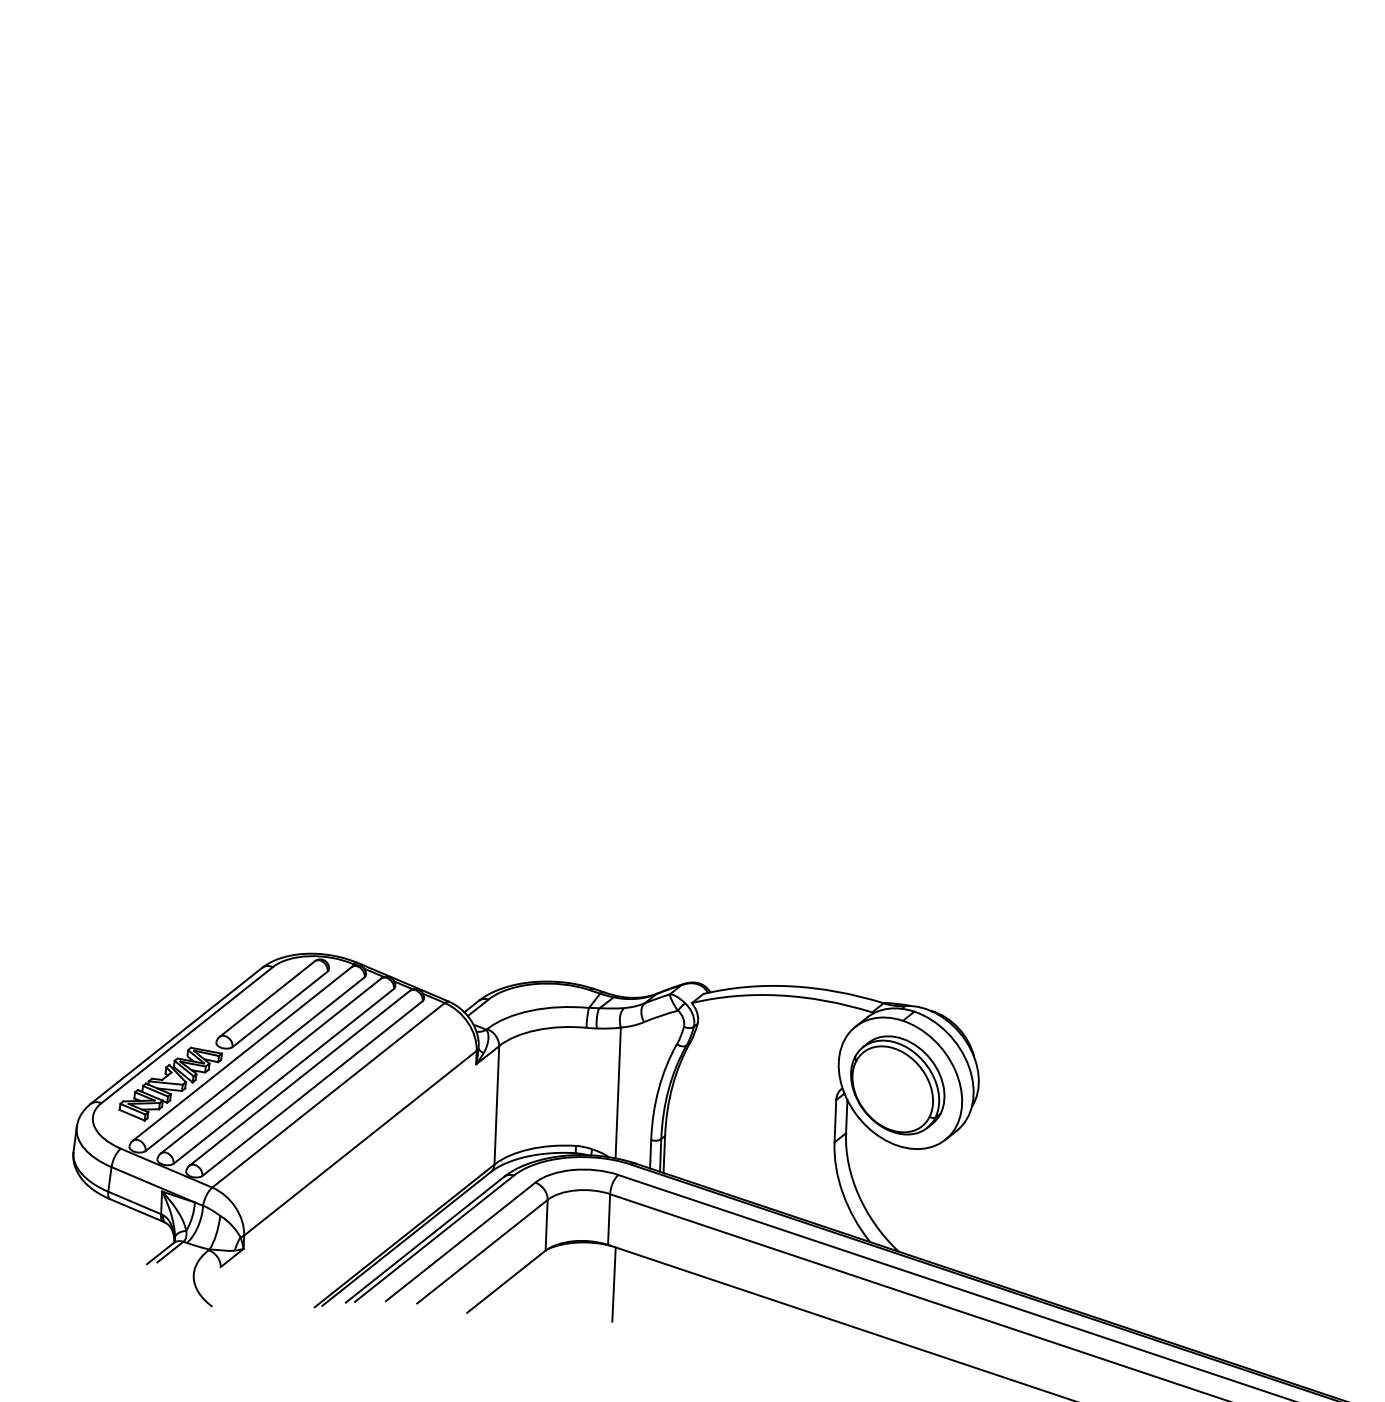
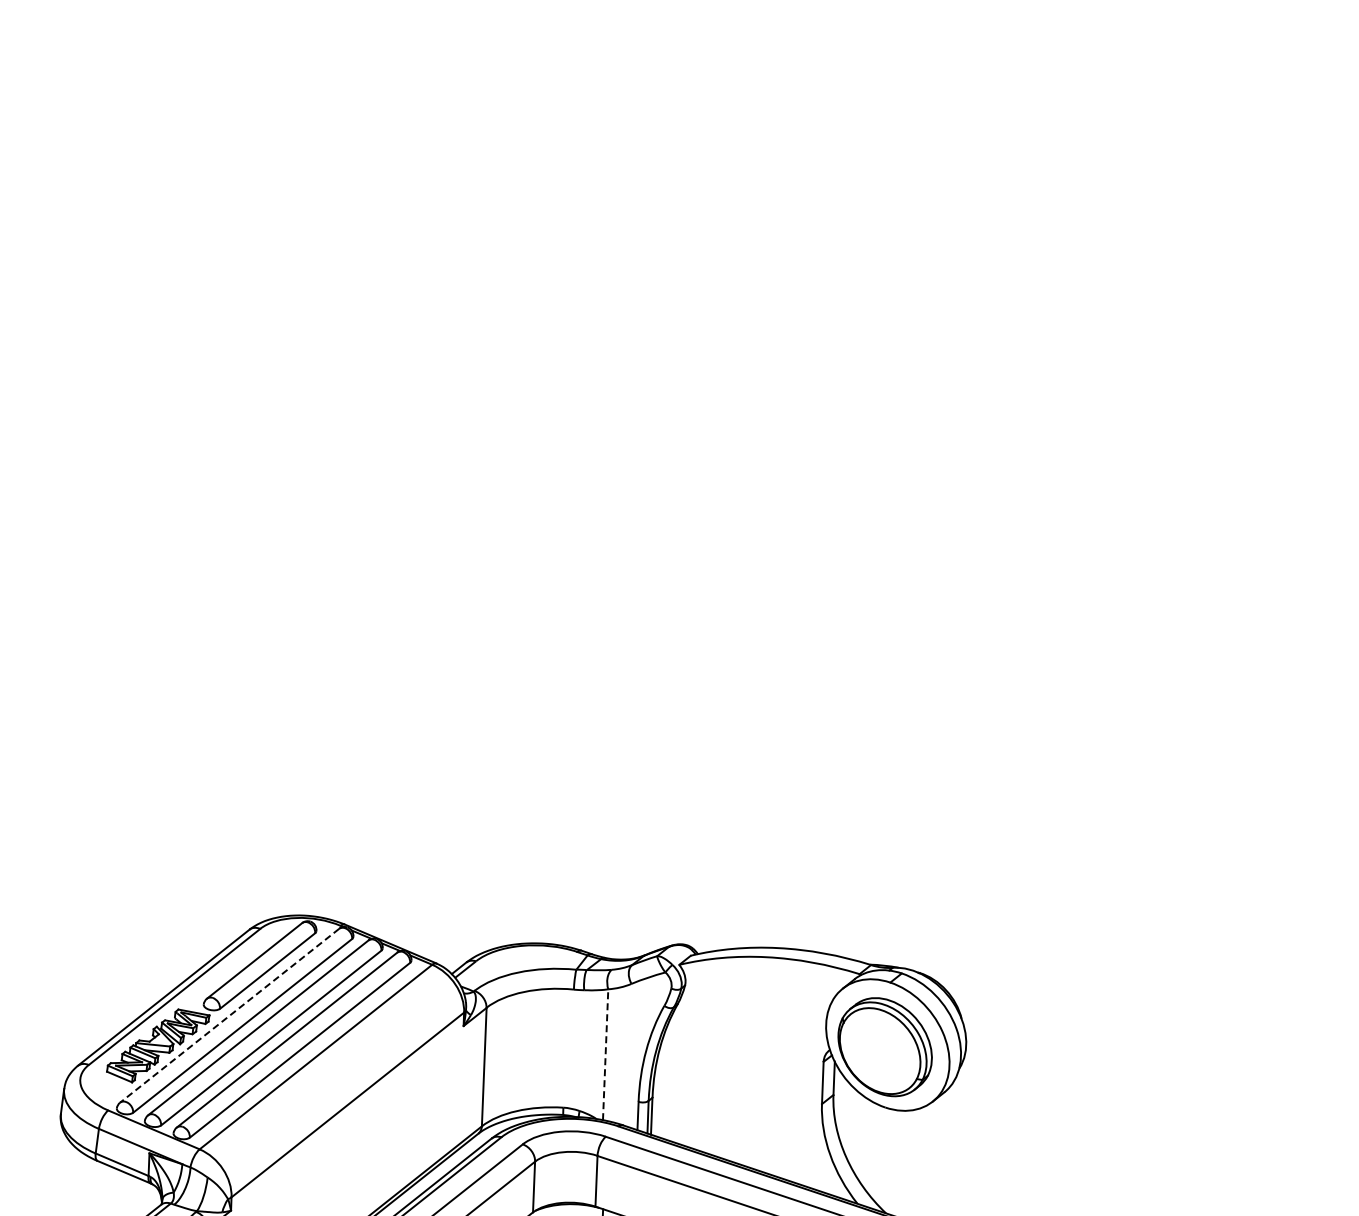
line: (242, 1053) -> (229, 1015), solid -> dashed
line: (618, 1092) -> (605, 1054), solid -> dashed

